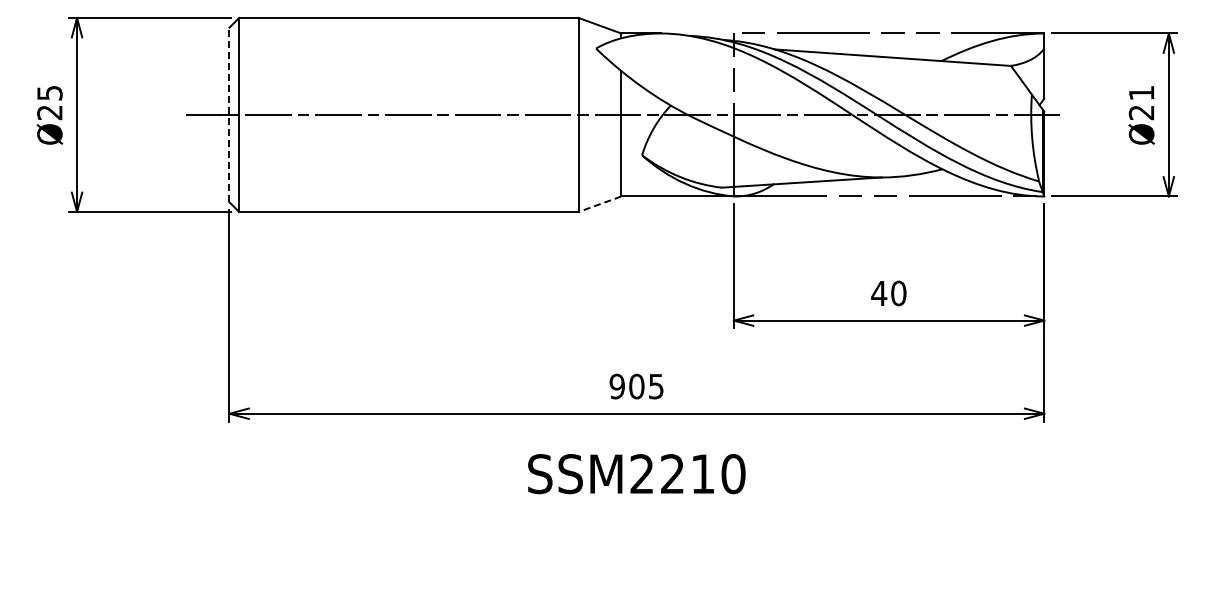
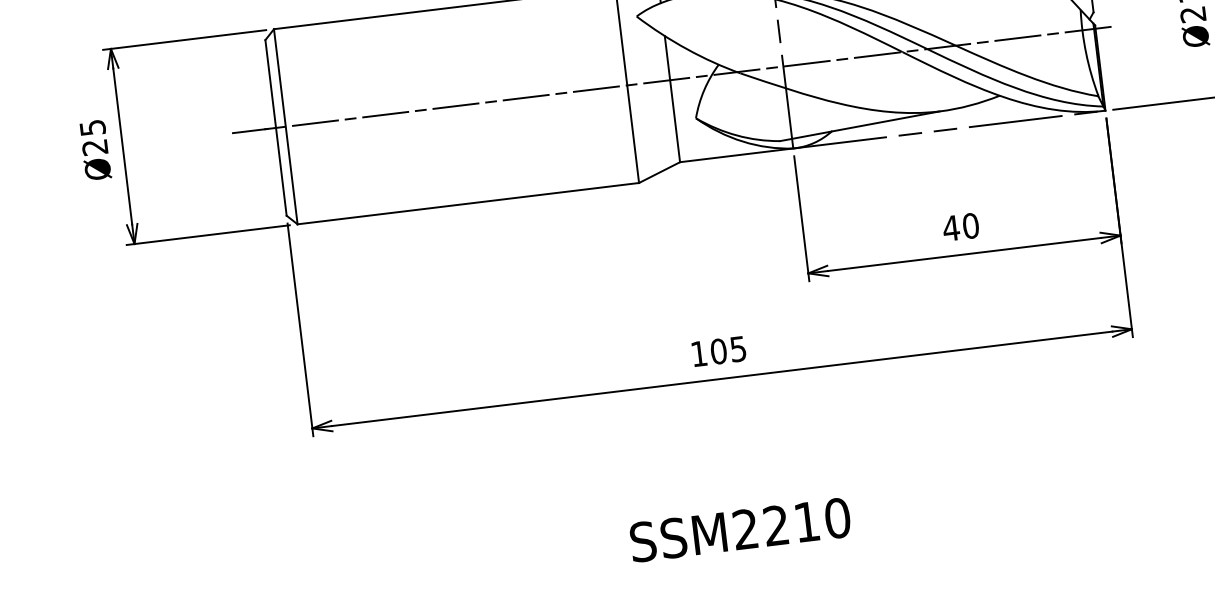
line: (229, 114) -> (276, 127), dashed -> solid
line: (600, 204) -> (660, 172), dashed -> solid
text: (616, 386) -> (698, 353), 905 -> 105
text: (636, 474) -> (740, 530), moved

